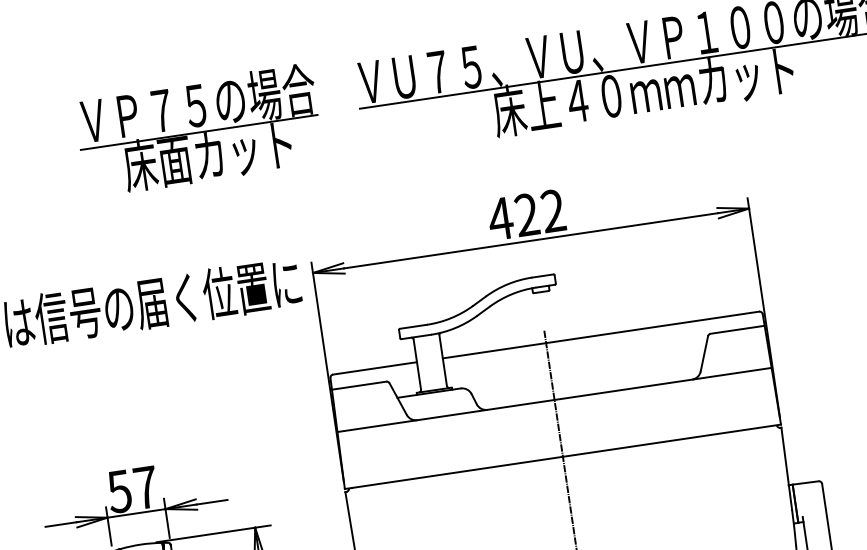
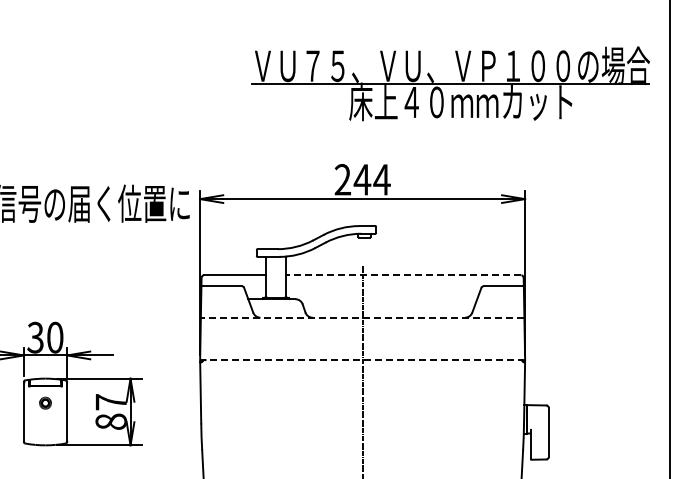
part: (199, 131) -> (132, 83), removed
text: (526, 214) -> (362, 179), 422 -> 244
line: (601, 335) -> (403, 275), solid -> dashed
line: (554, 399) -> (362, 317), solid -> dashed
line: (562, 457) -> (362, 360), solid -> dashed
text: (132, 489) -> (45, 337), 57 -> 30

